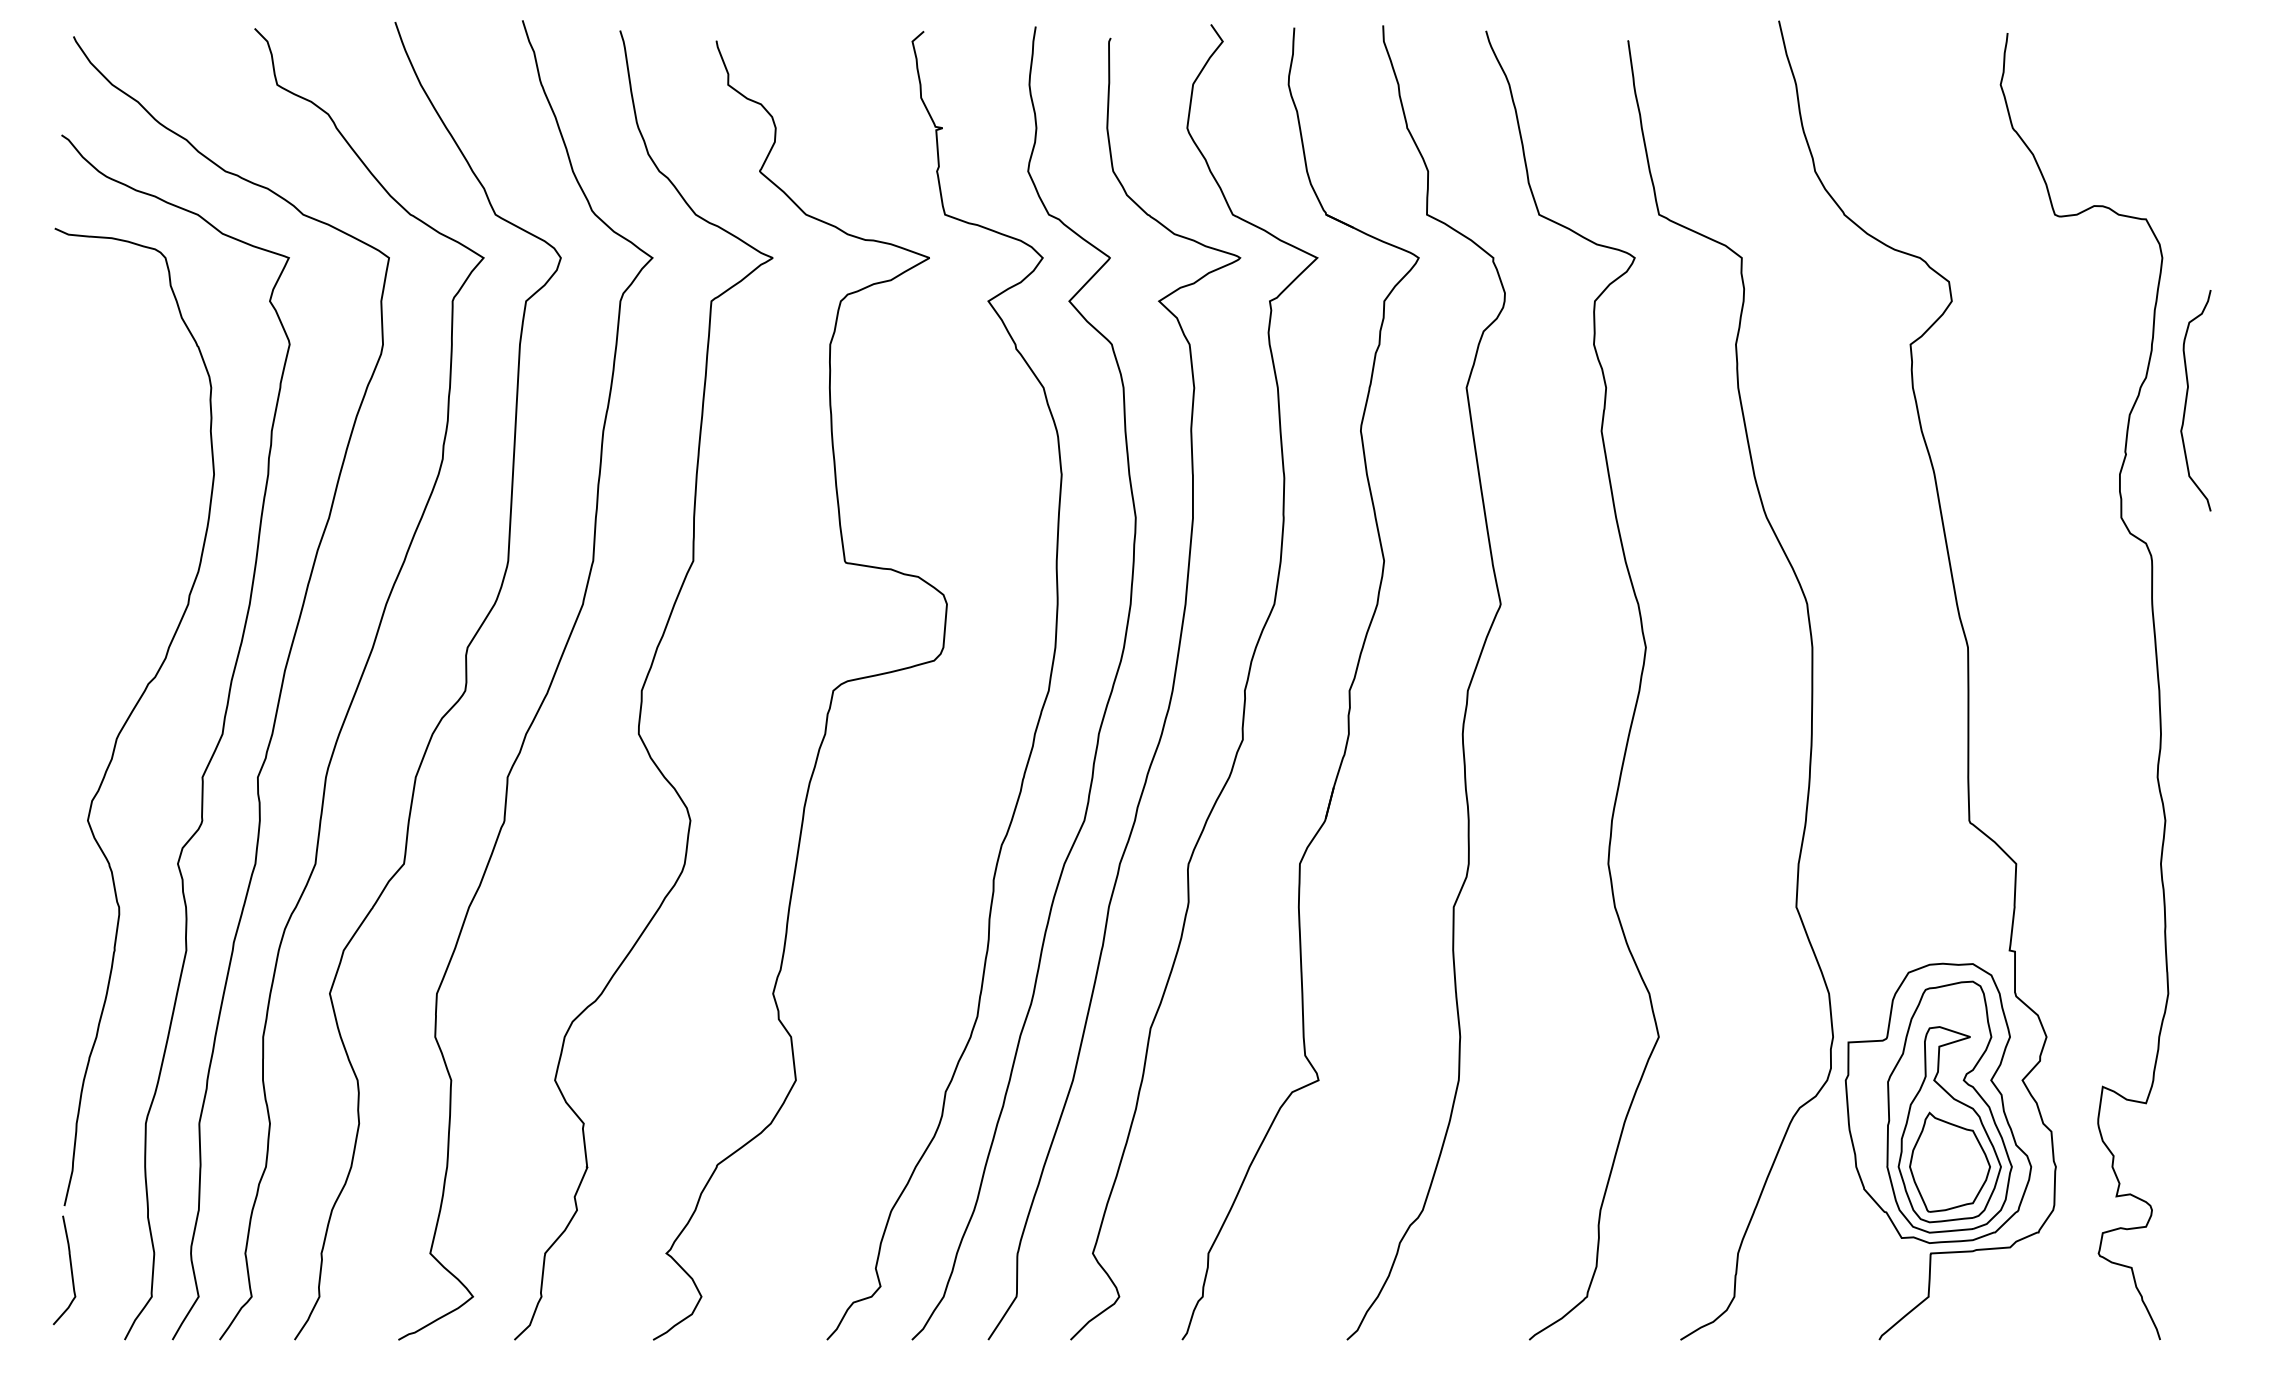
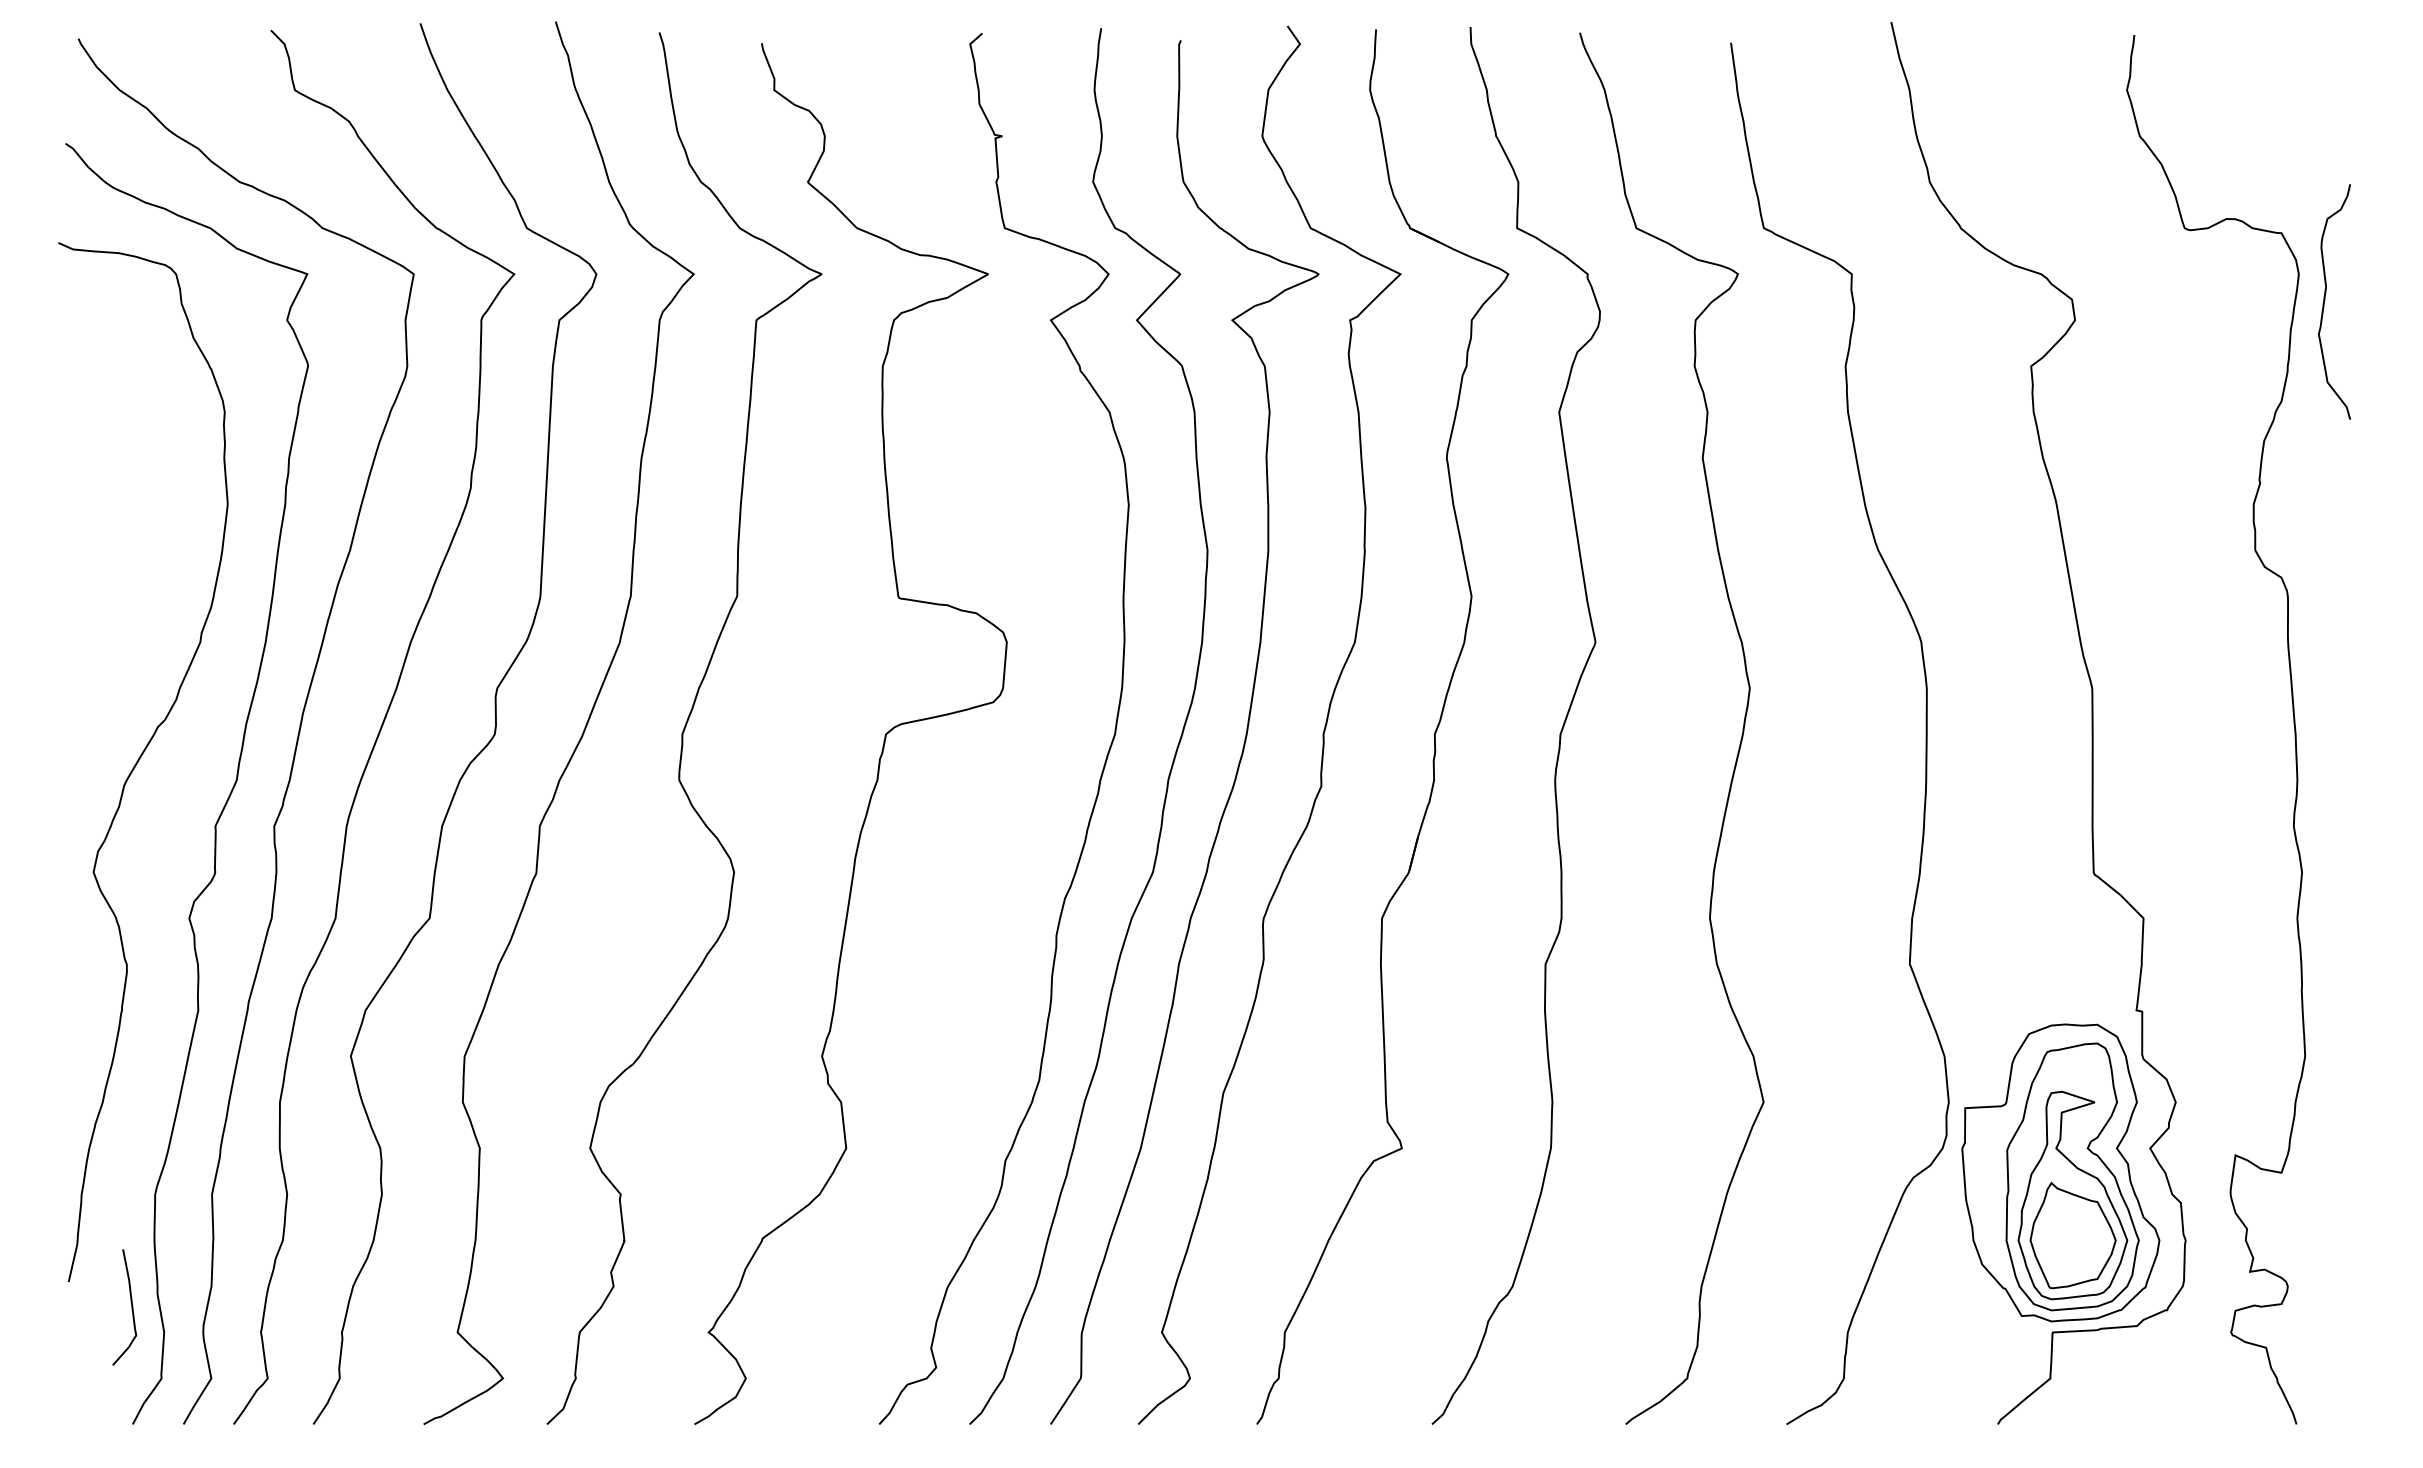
curve: (2187, 399) -> (2325, 300), moved
curve: (70, 1270) -> (131, 1307), moved

